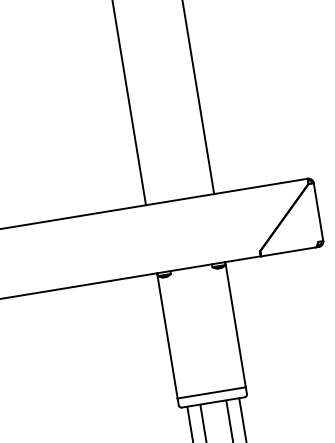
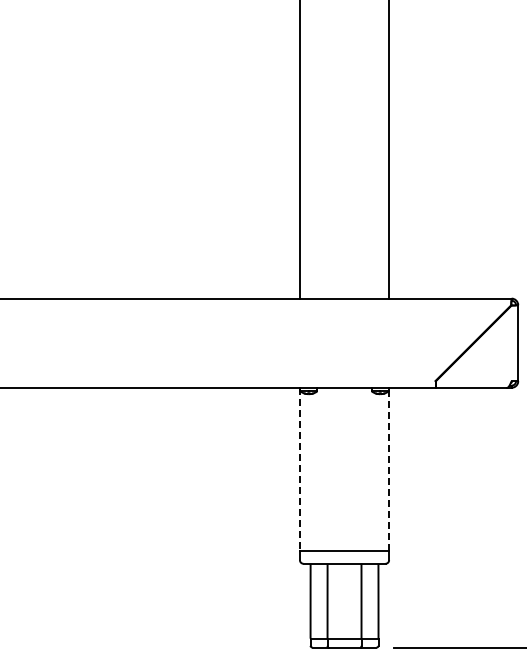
line: (235, 324) -> (389, 469), solid -> dashed
line: (167, 335) -> (299, 469), solid -> dashed

